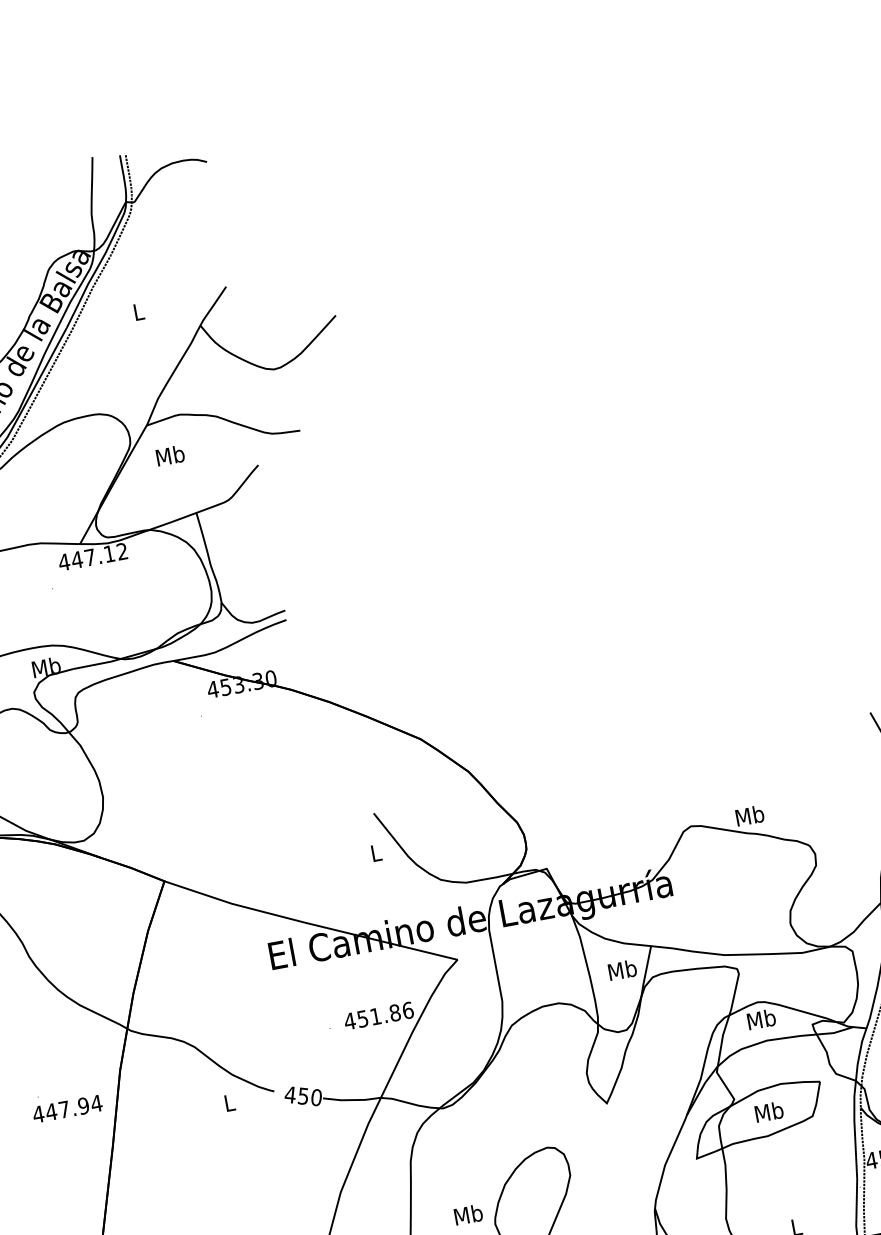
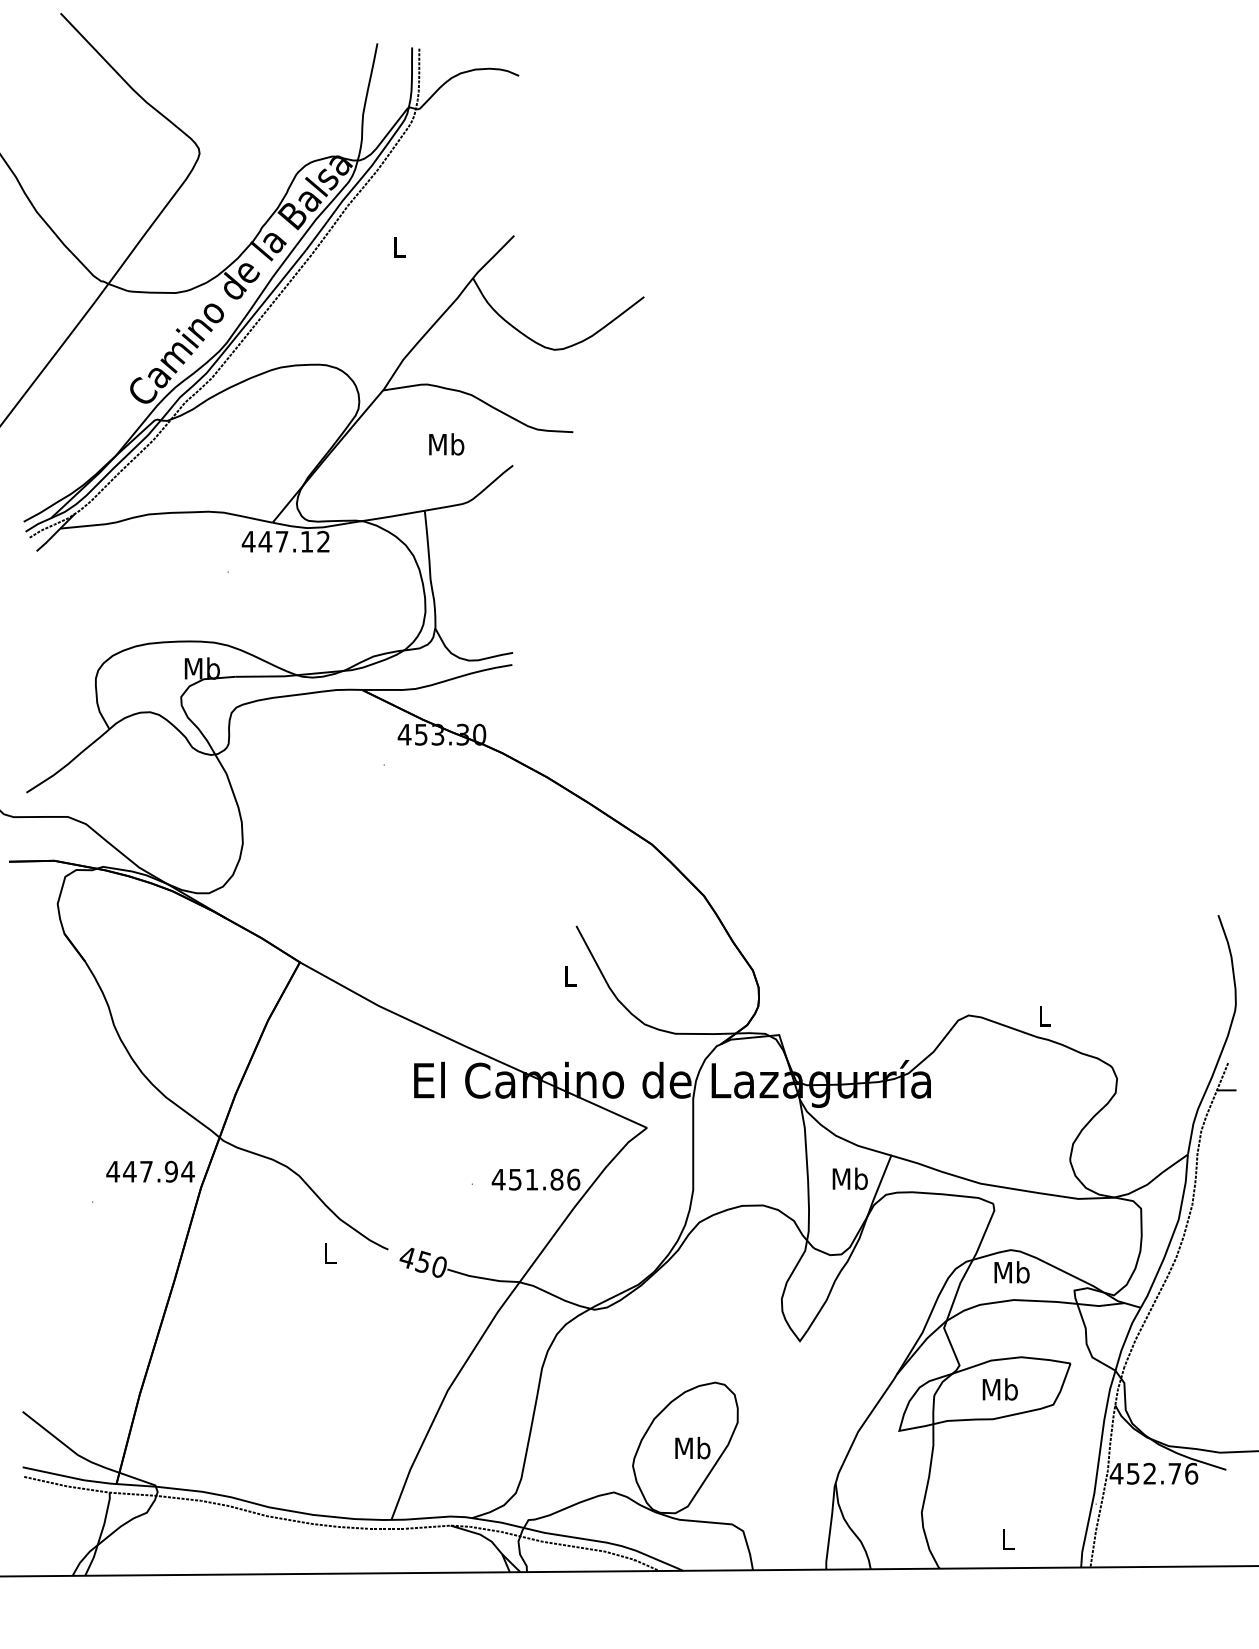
text: (170, 455) -> (446, 444), moved
text: (749, 815) -> (1044, 1015), Mb -> L
text: (67, 1108) -> (150, 1171), moved
text: (468, 1215) -> (692, 1448), moved

